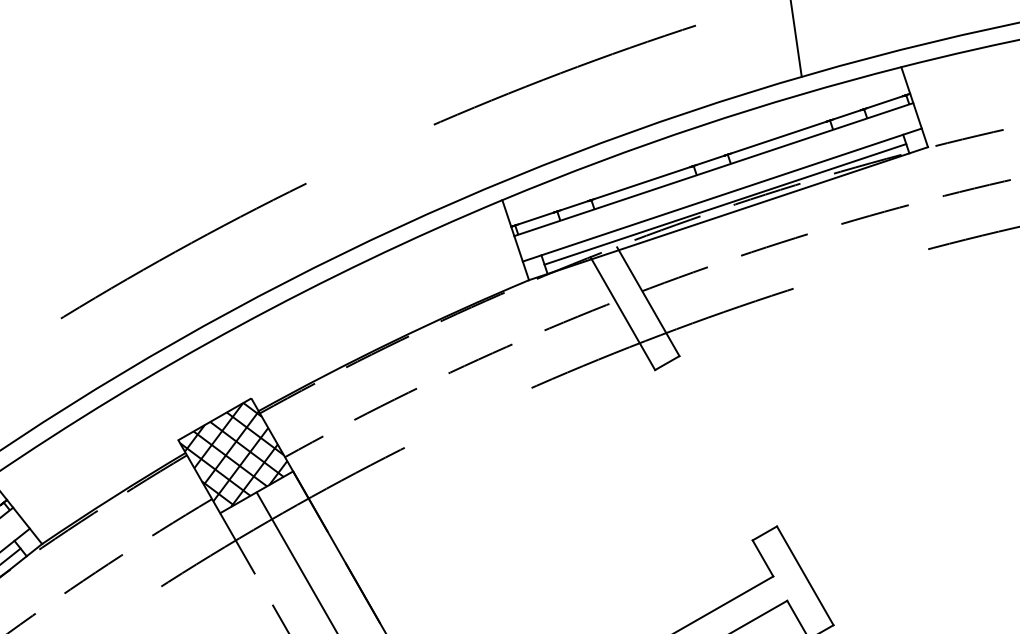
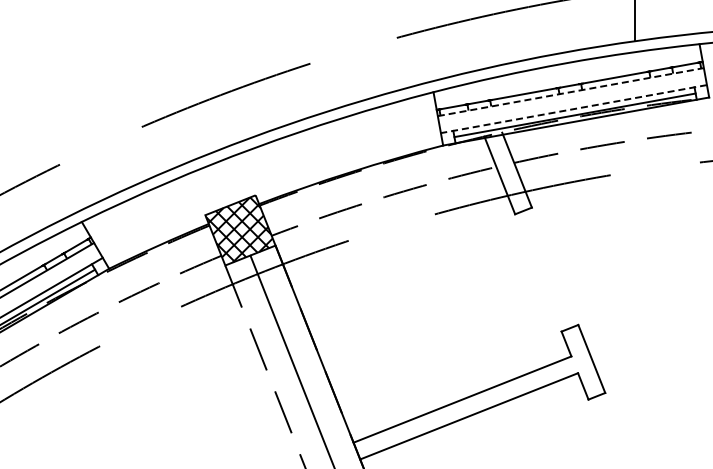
line: (714, 170) -> (571, 92), solid -> dashed
line: (721, 195) -> (573, 109), solid -> dashed

